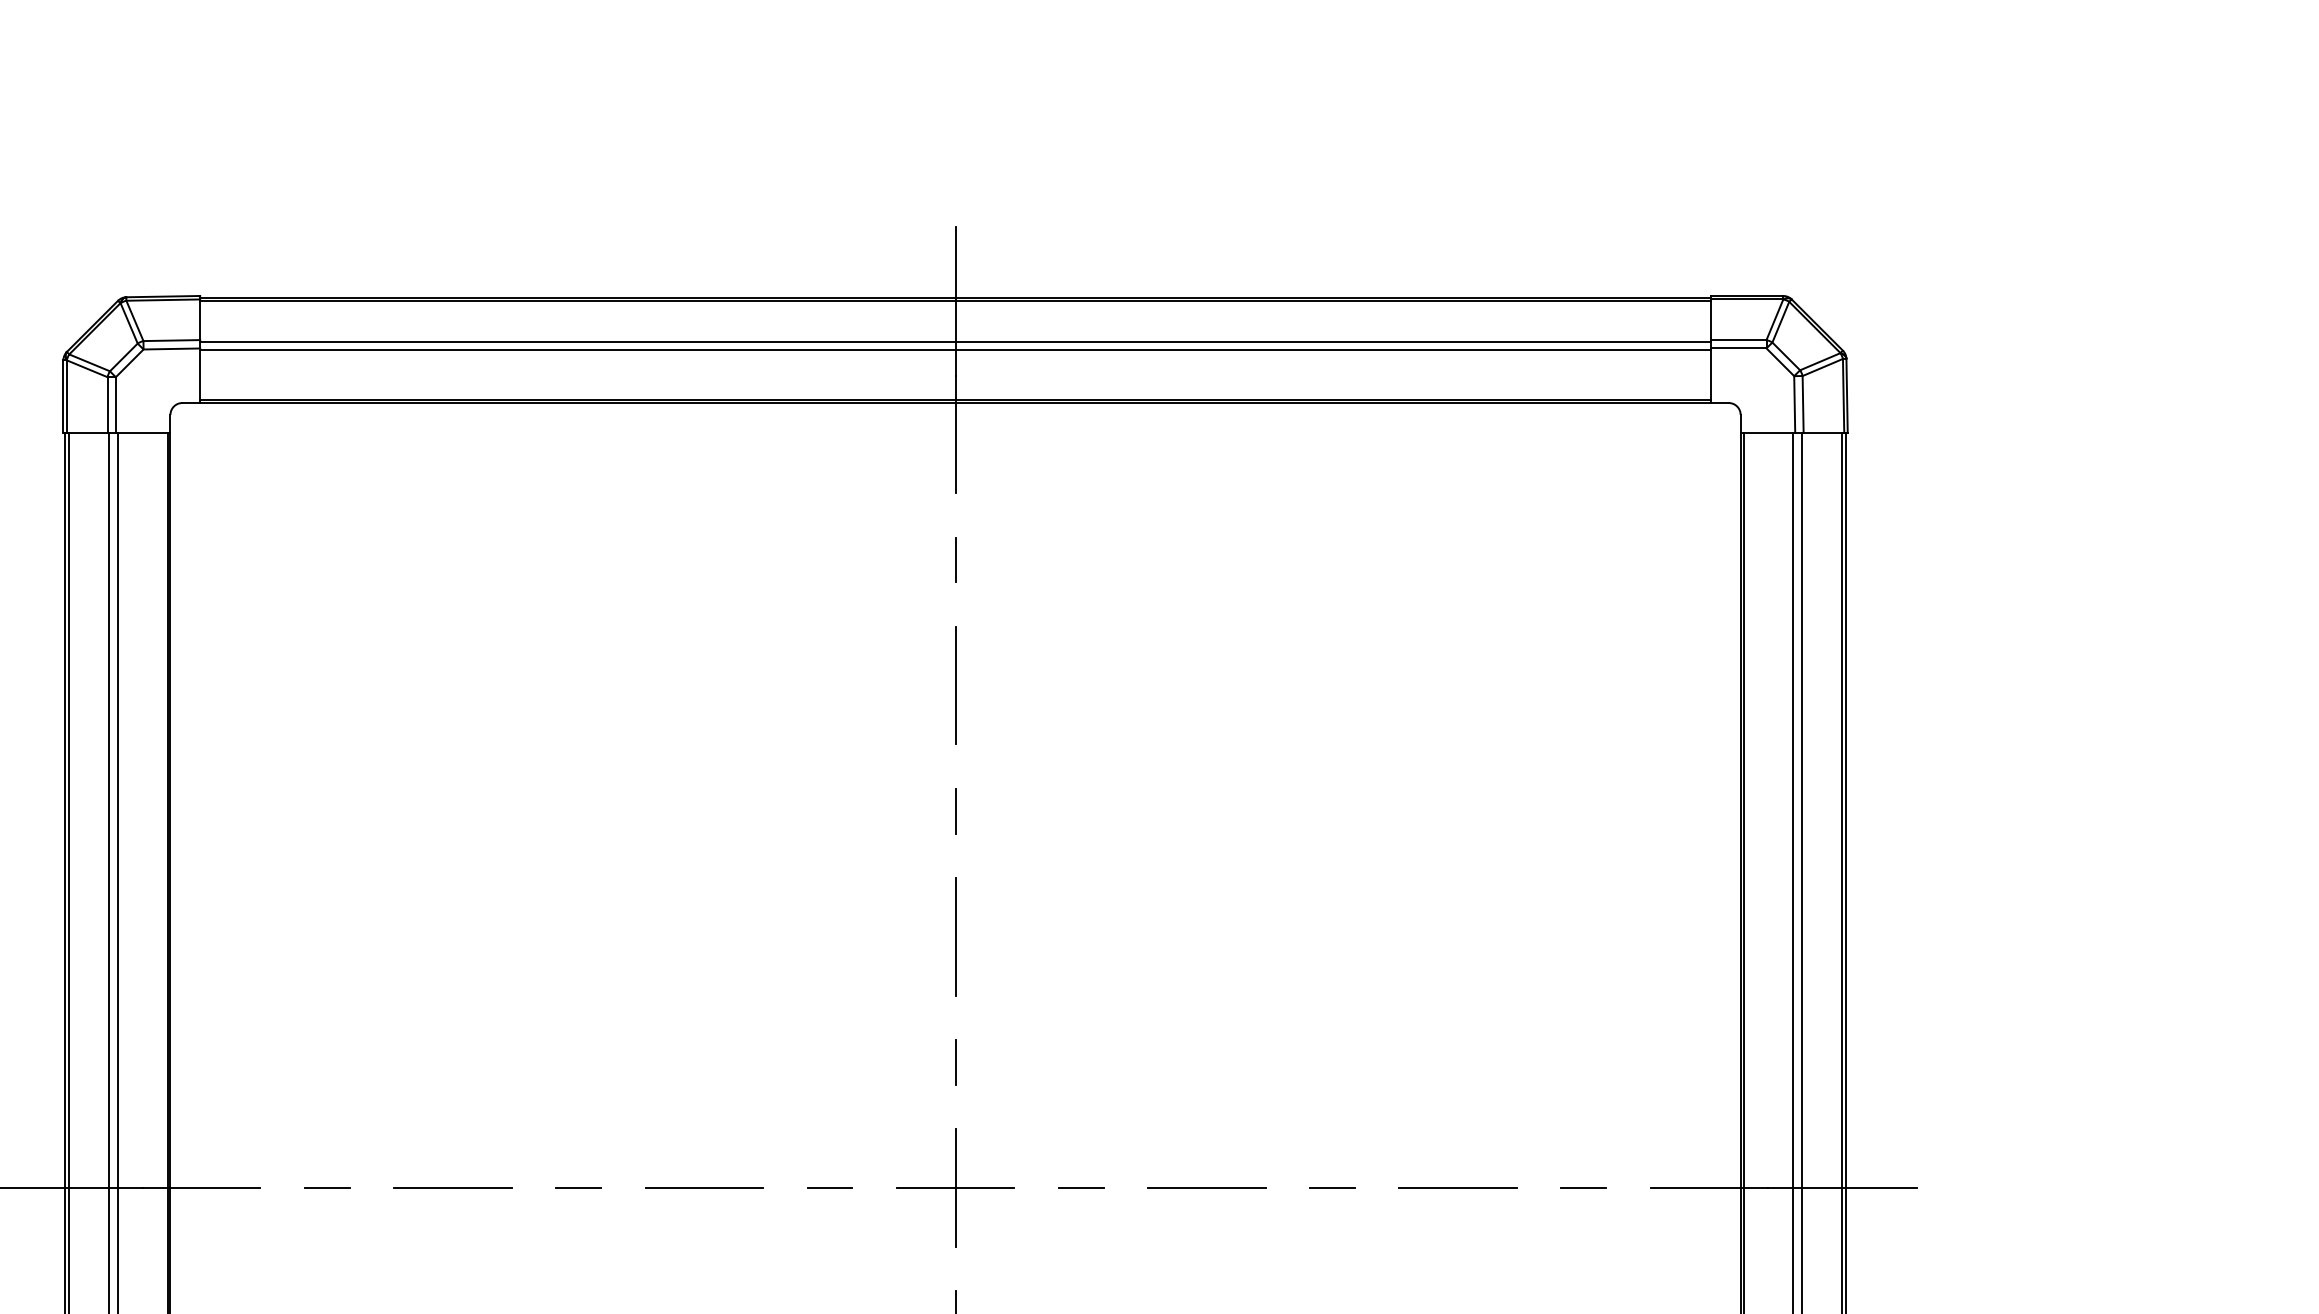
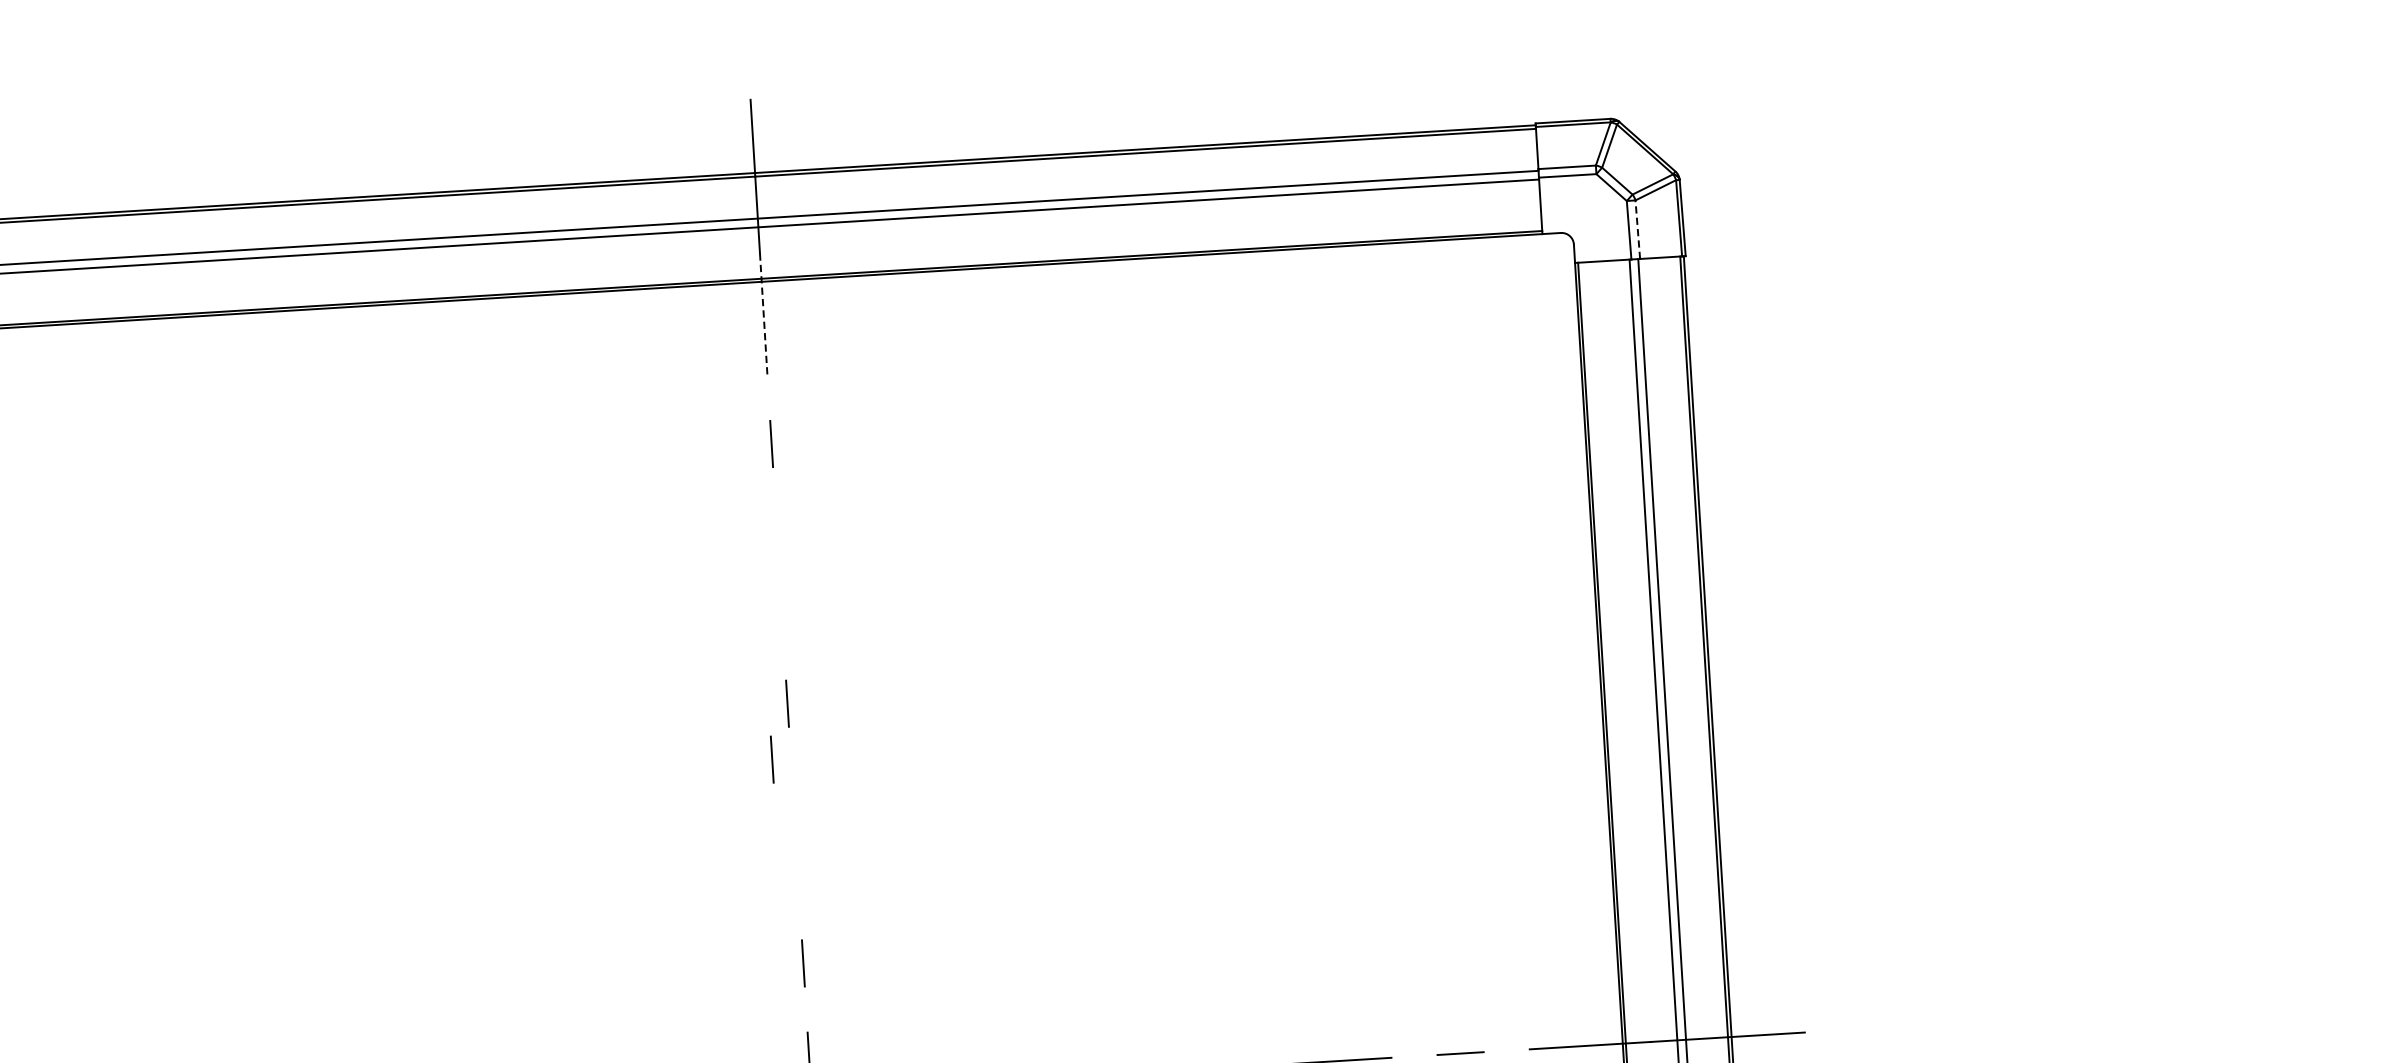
line: (1803, 403) -> (1638, 228), solid -> dashed
line: (955, 434) -> (763, 314), solid -> dashed
line: (955, 685) -> (779, 573), removed
line: (937, 864) -> (772, 759), added
line: (955, 936) -> (795, 833), removed

